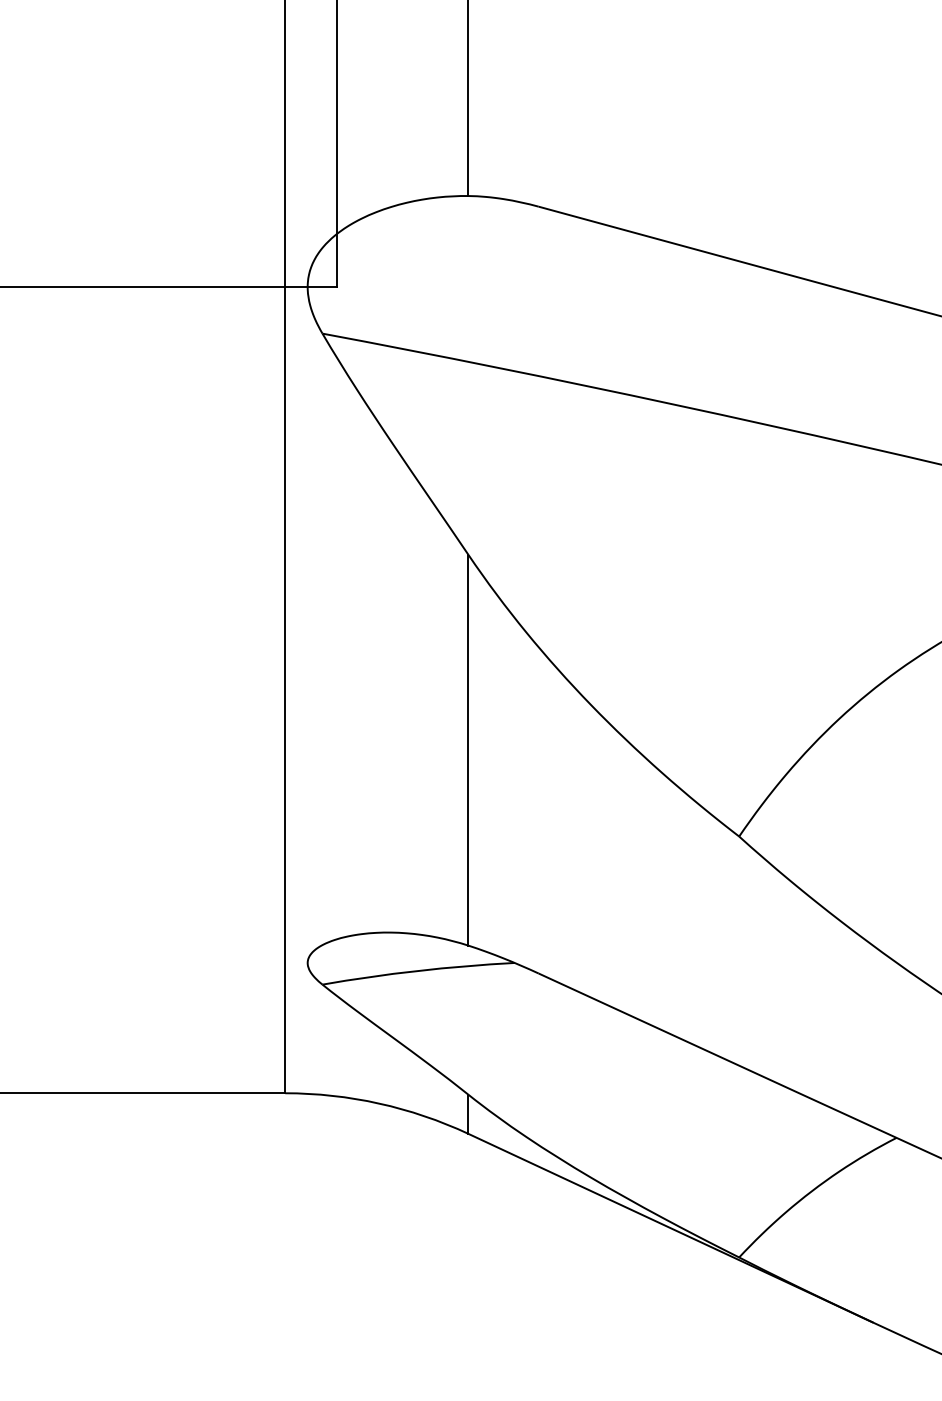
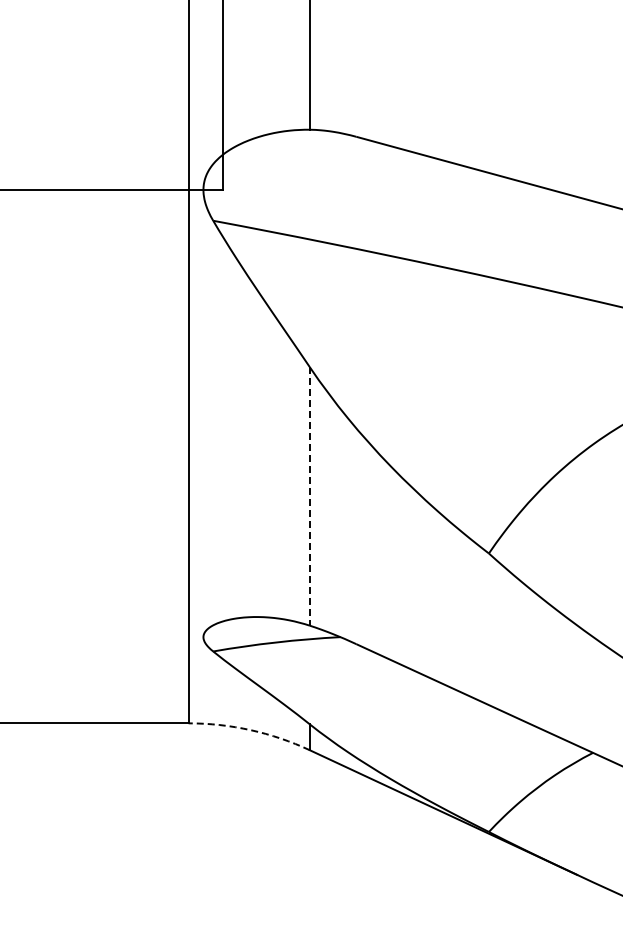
line: (467, 750) -> (309, 496), solid -> dashed
arc: (378, 1104) -> (250, 730), solid -> dashed

